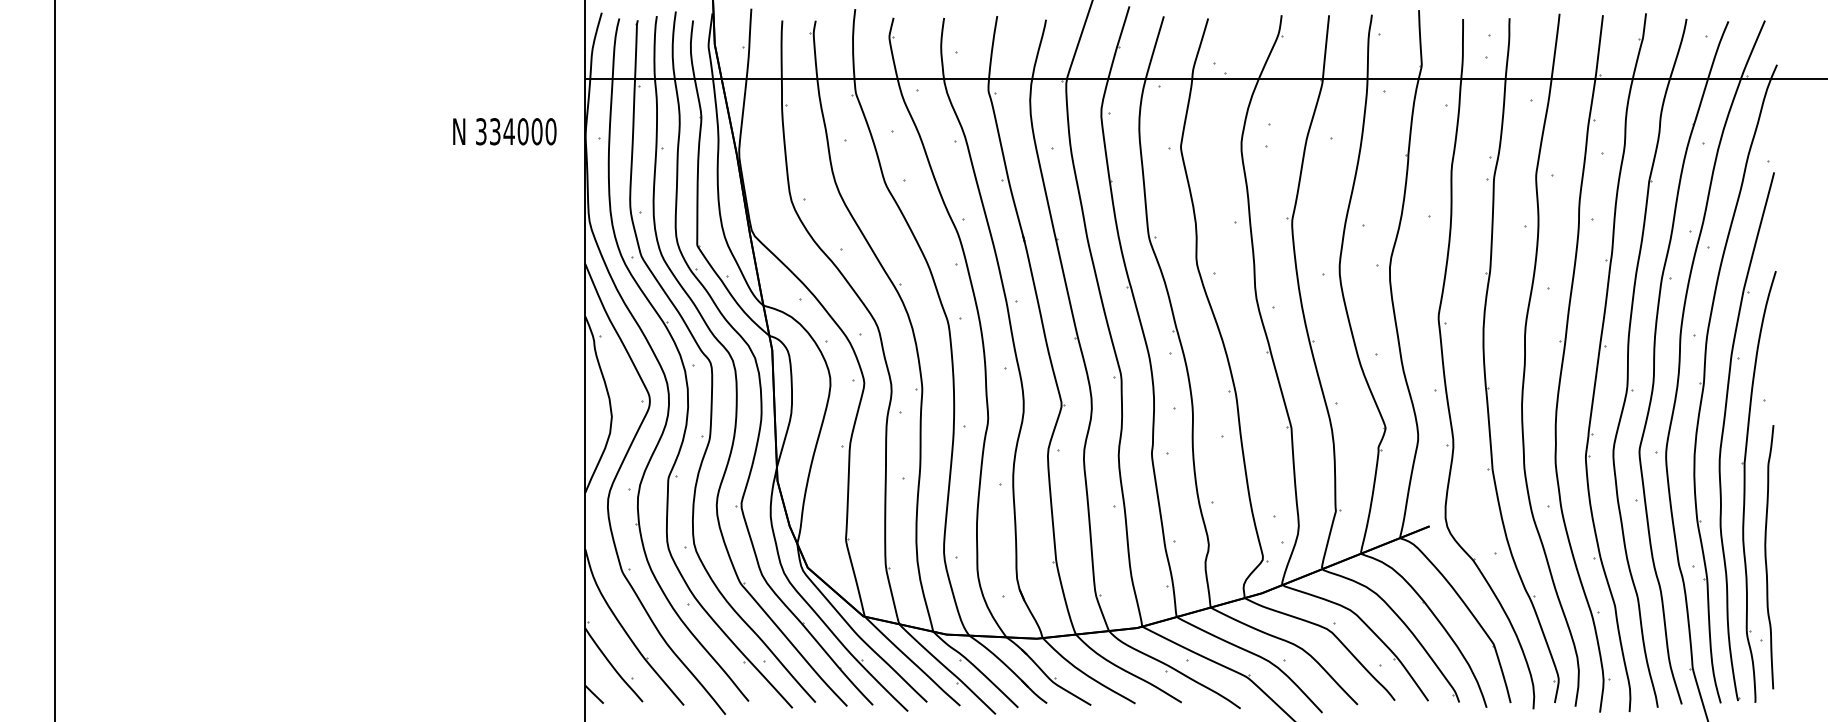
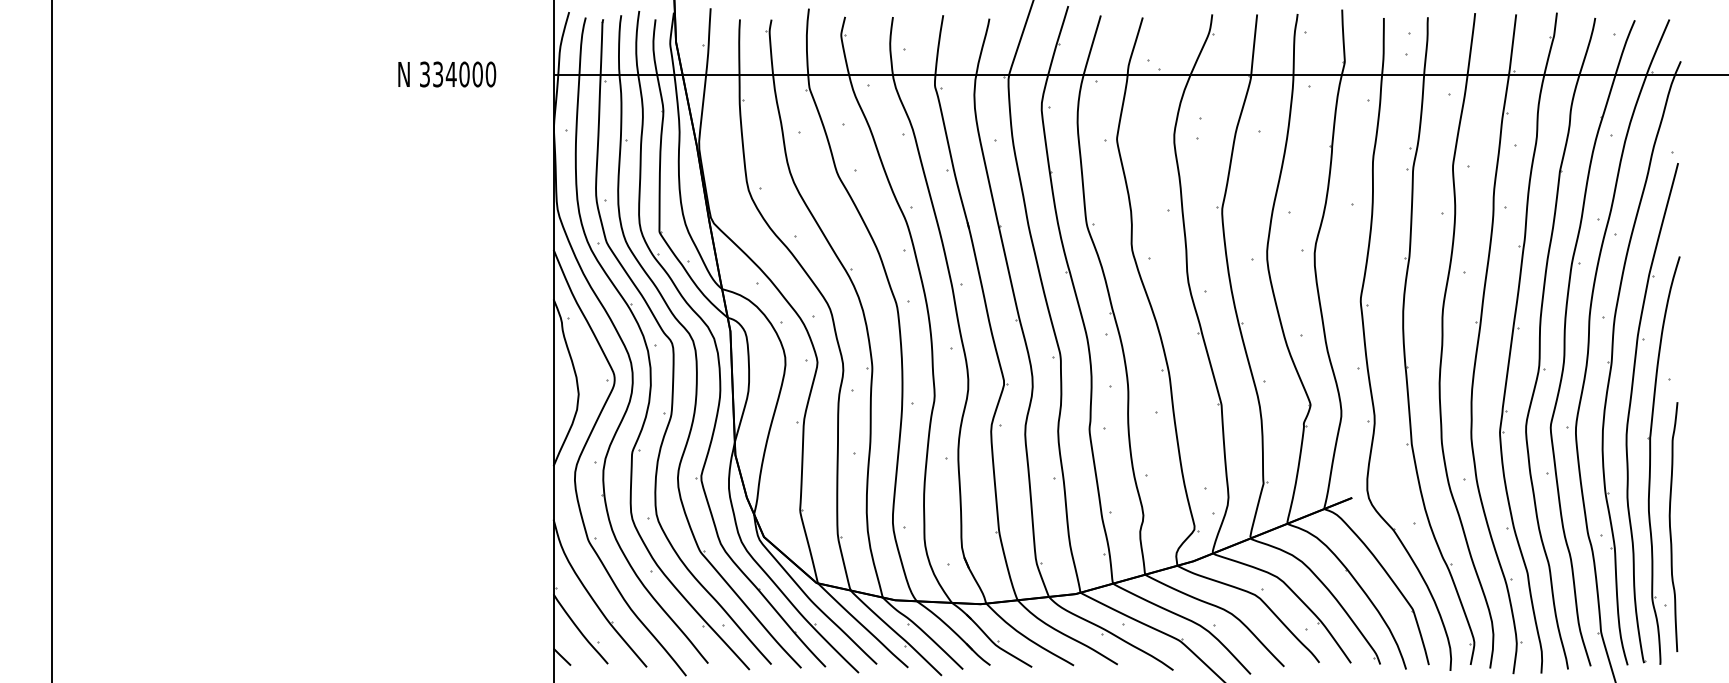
text: (504, 131) -> (446, 74), moved

